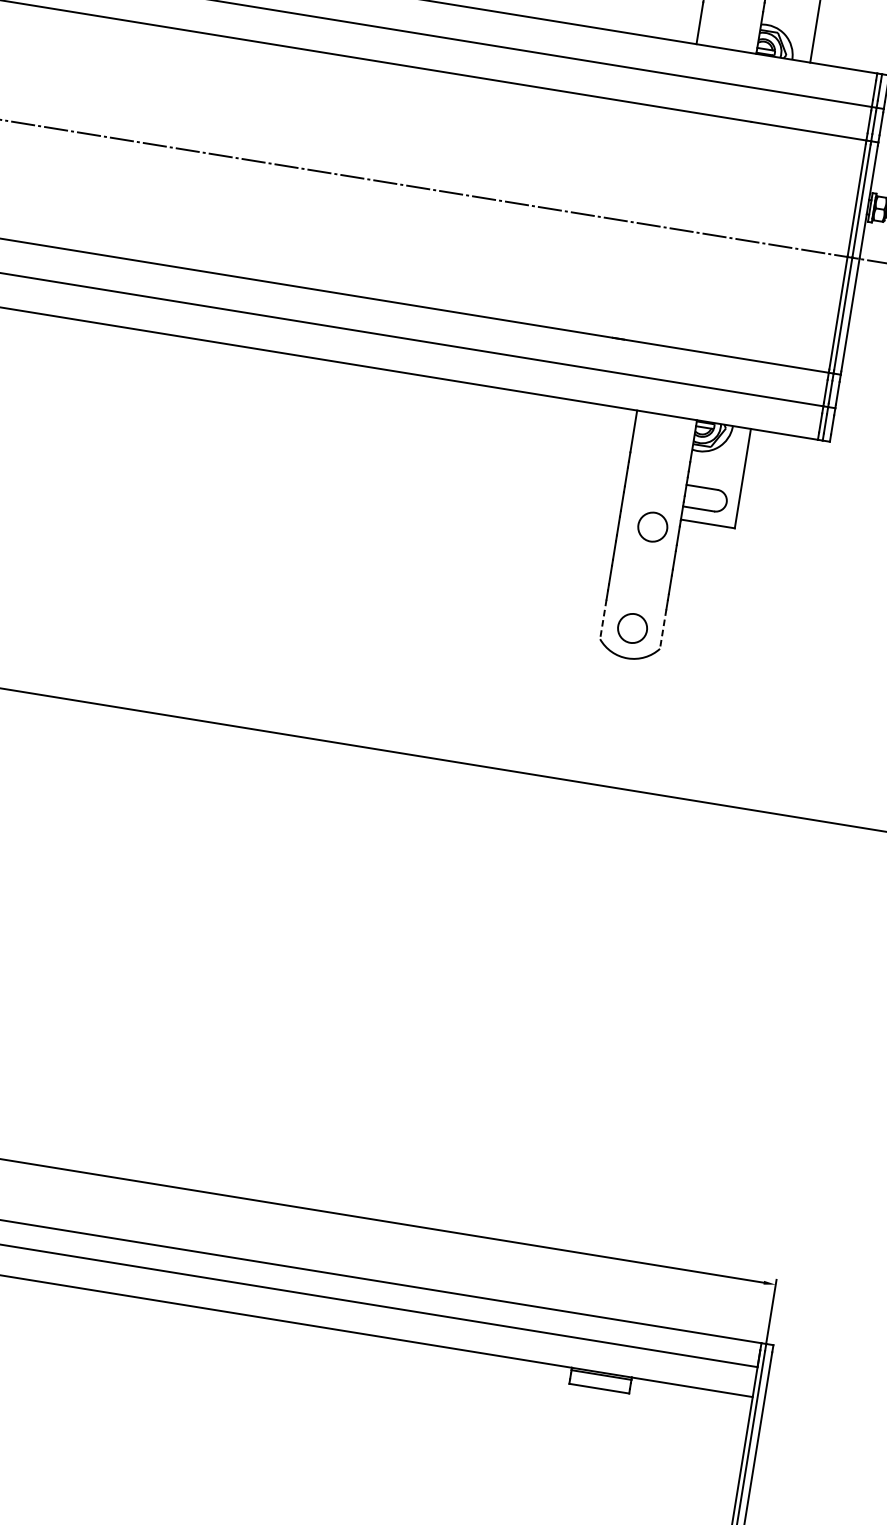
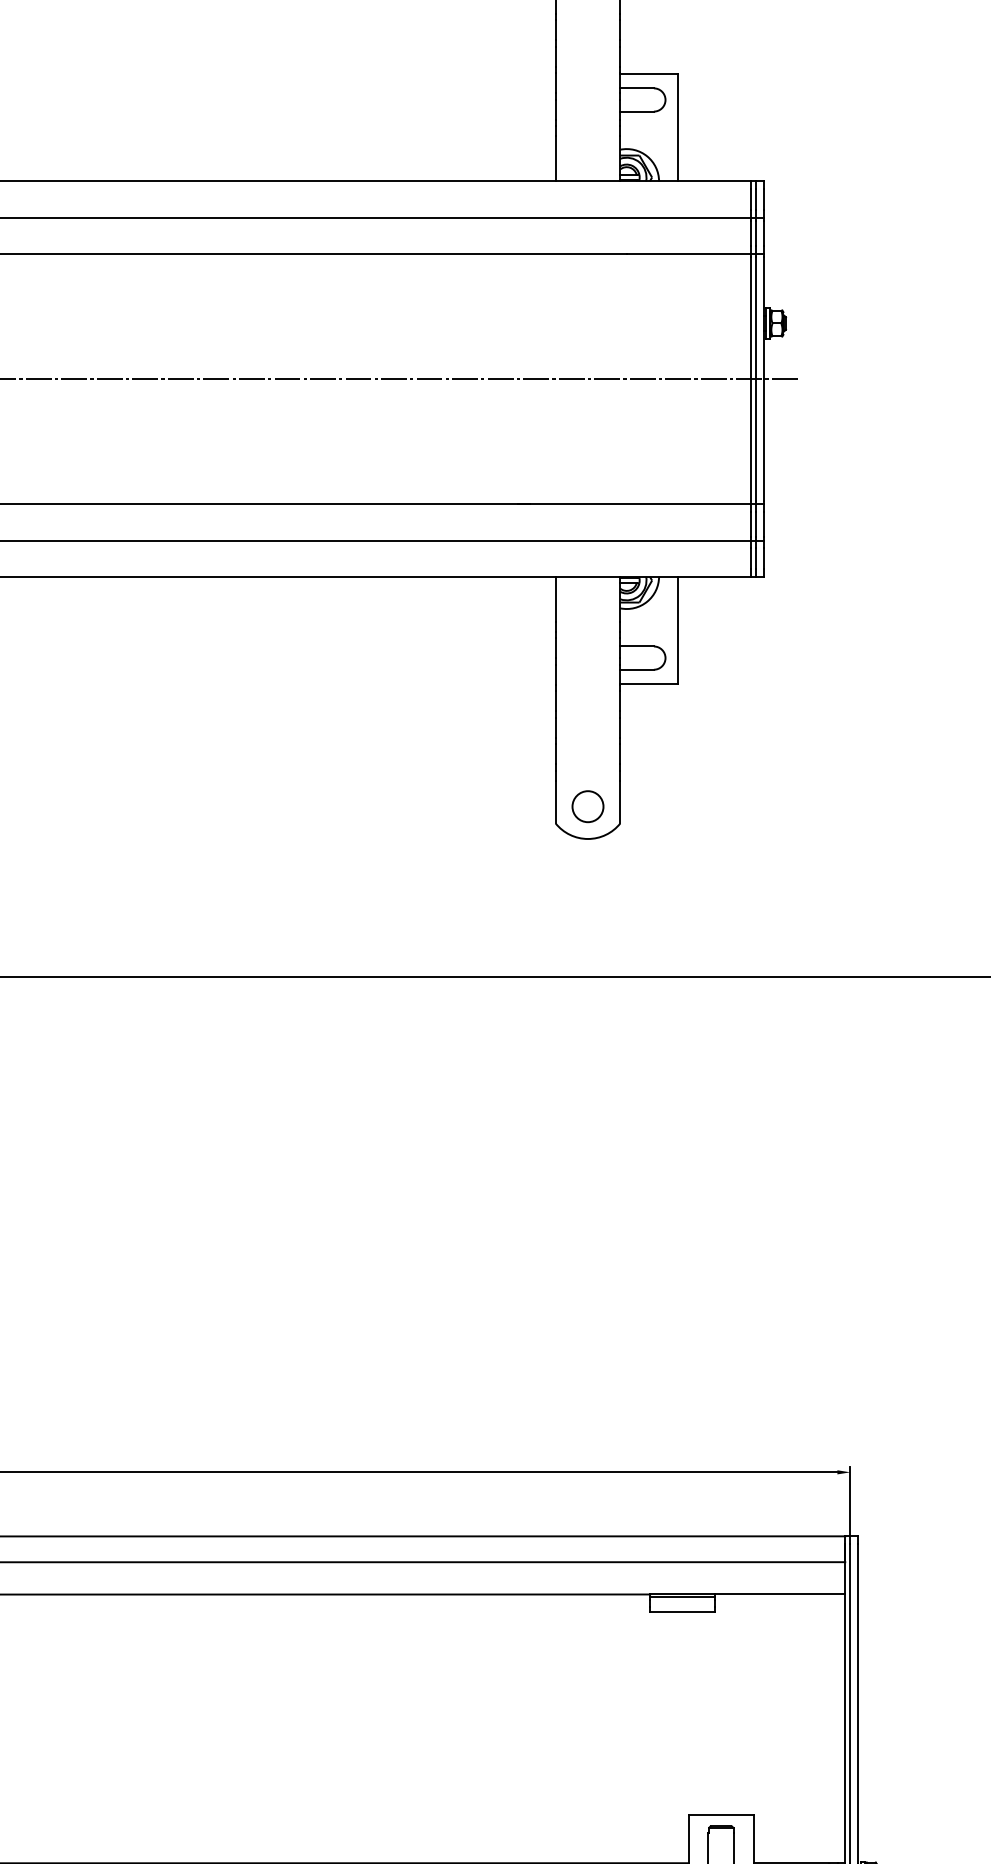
circle: (652, 526) -> (591, 696), removed
line: (603, 619) -> (555, 802), dashed -> solid
line: (663, 629) -> (620, 802), dashed -> solid

